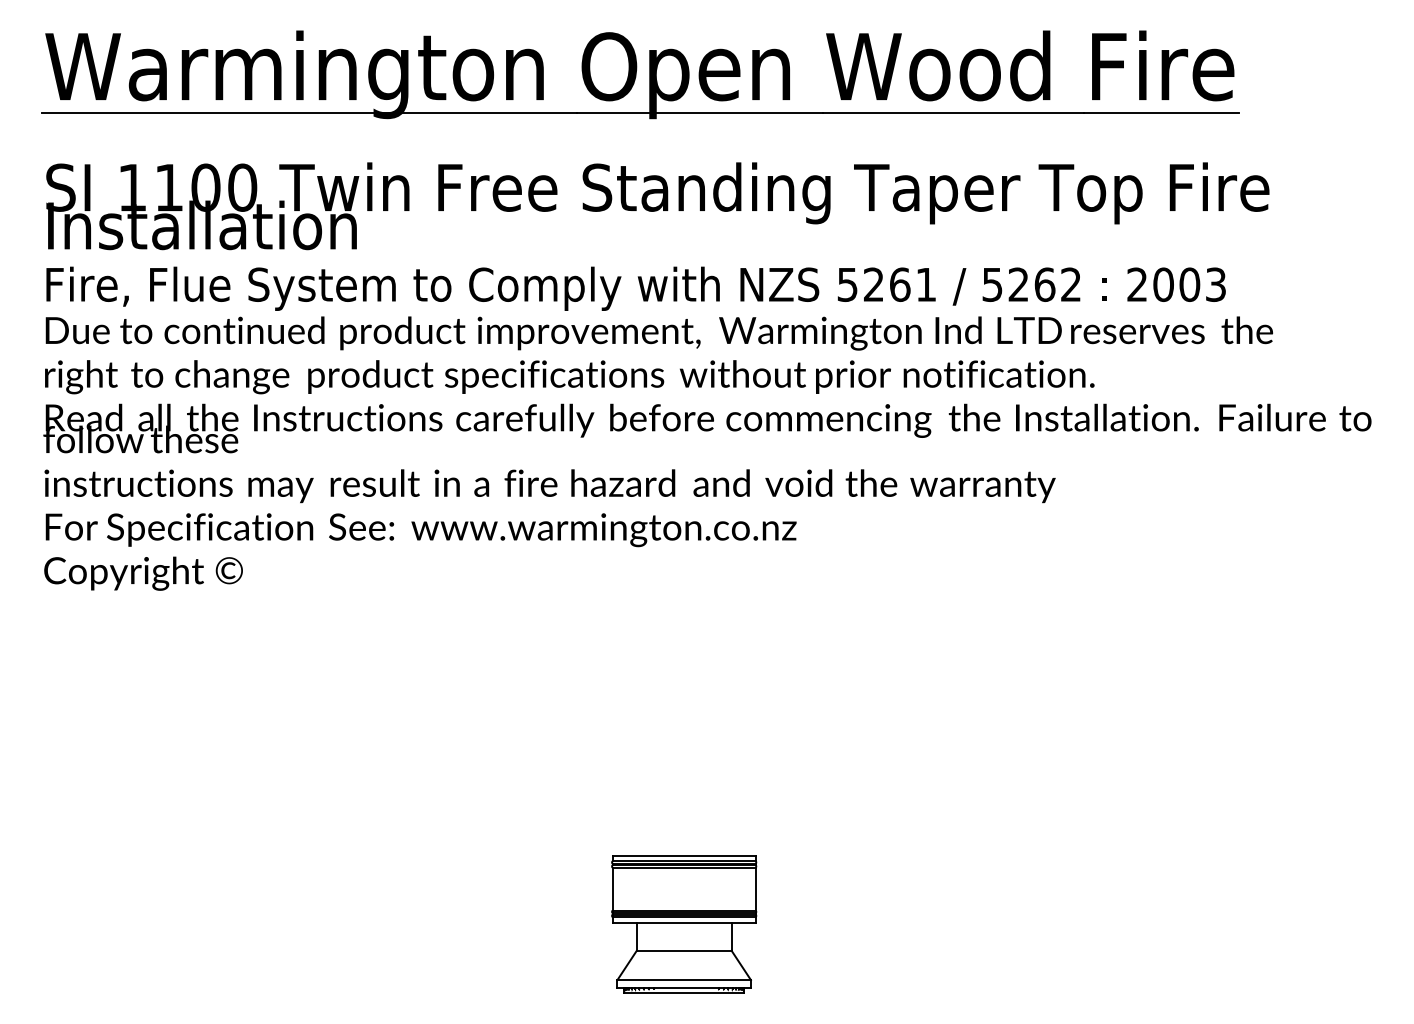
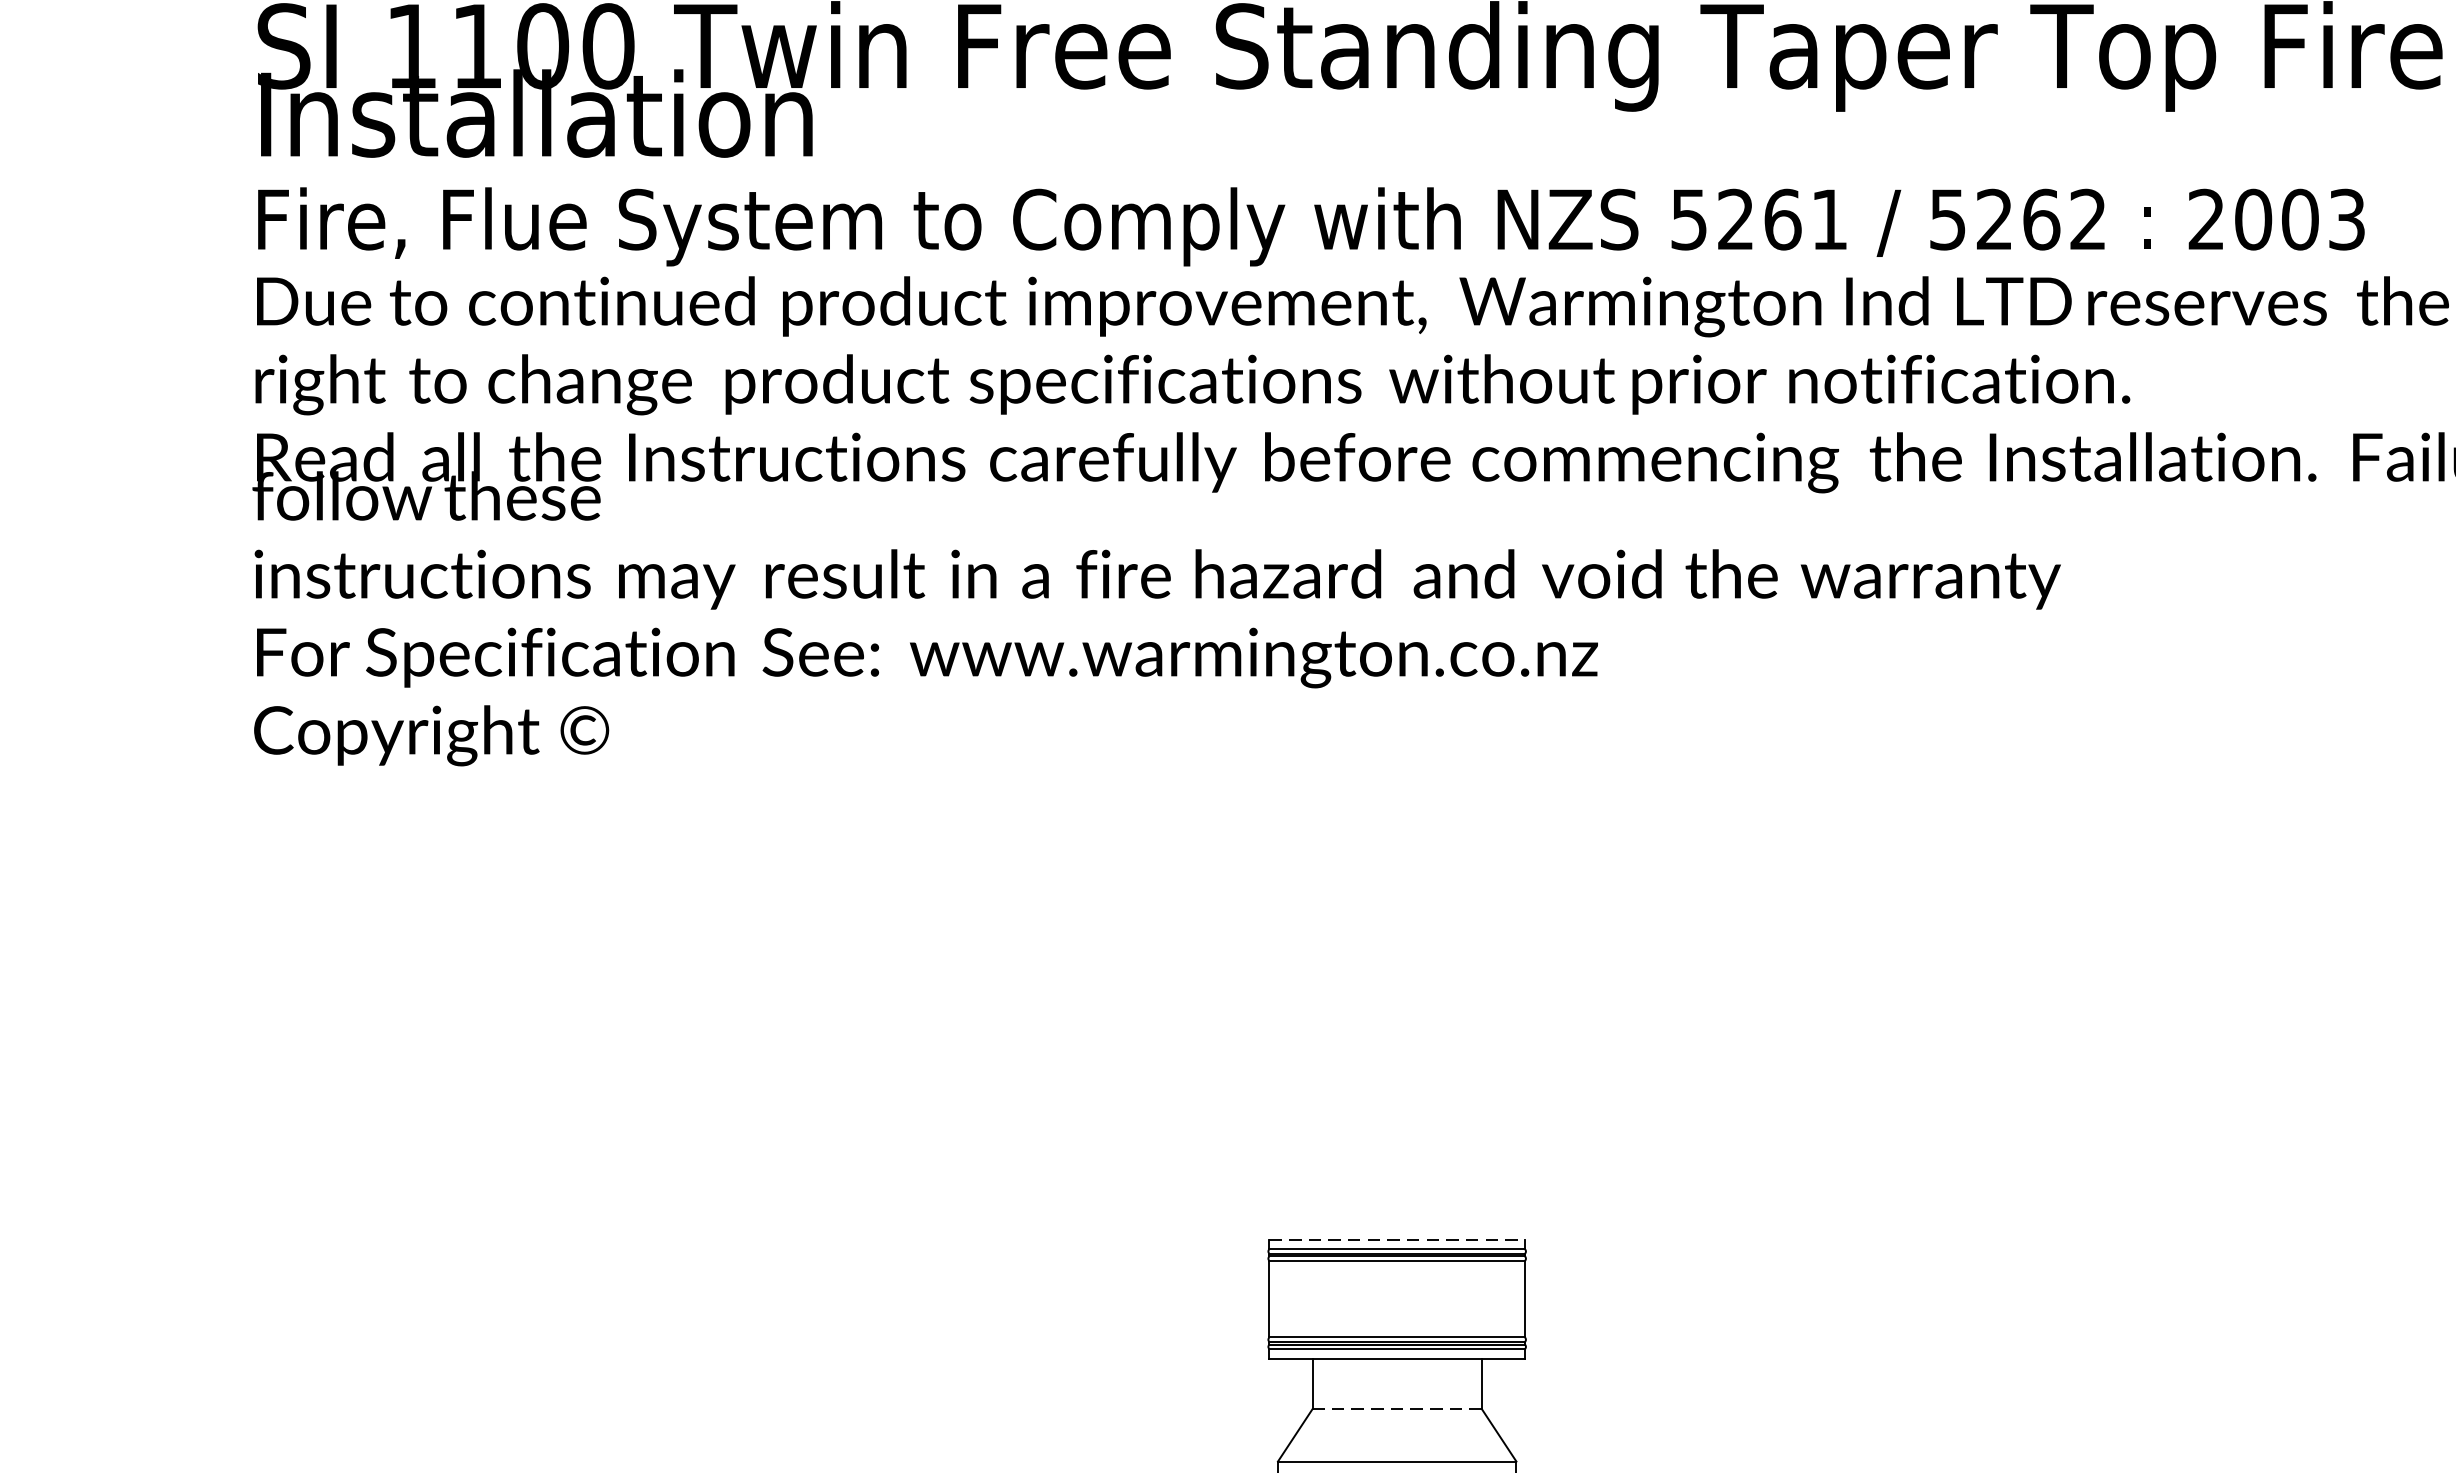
line: (684, 855) -> (1397, 1239), solid -> dashed
line: (683, 950) -> (1395, 1408), solid -> dashed

